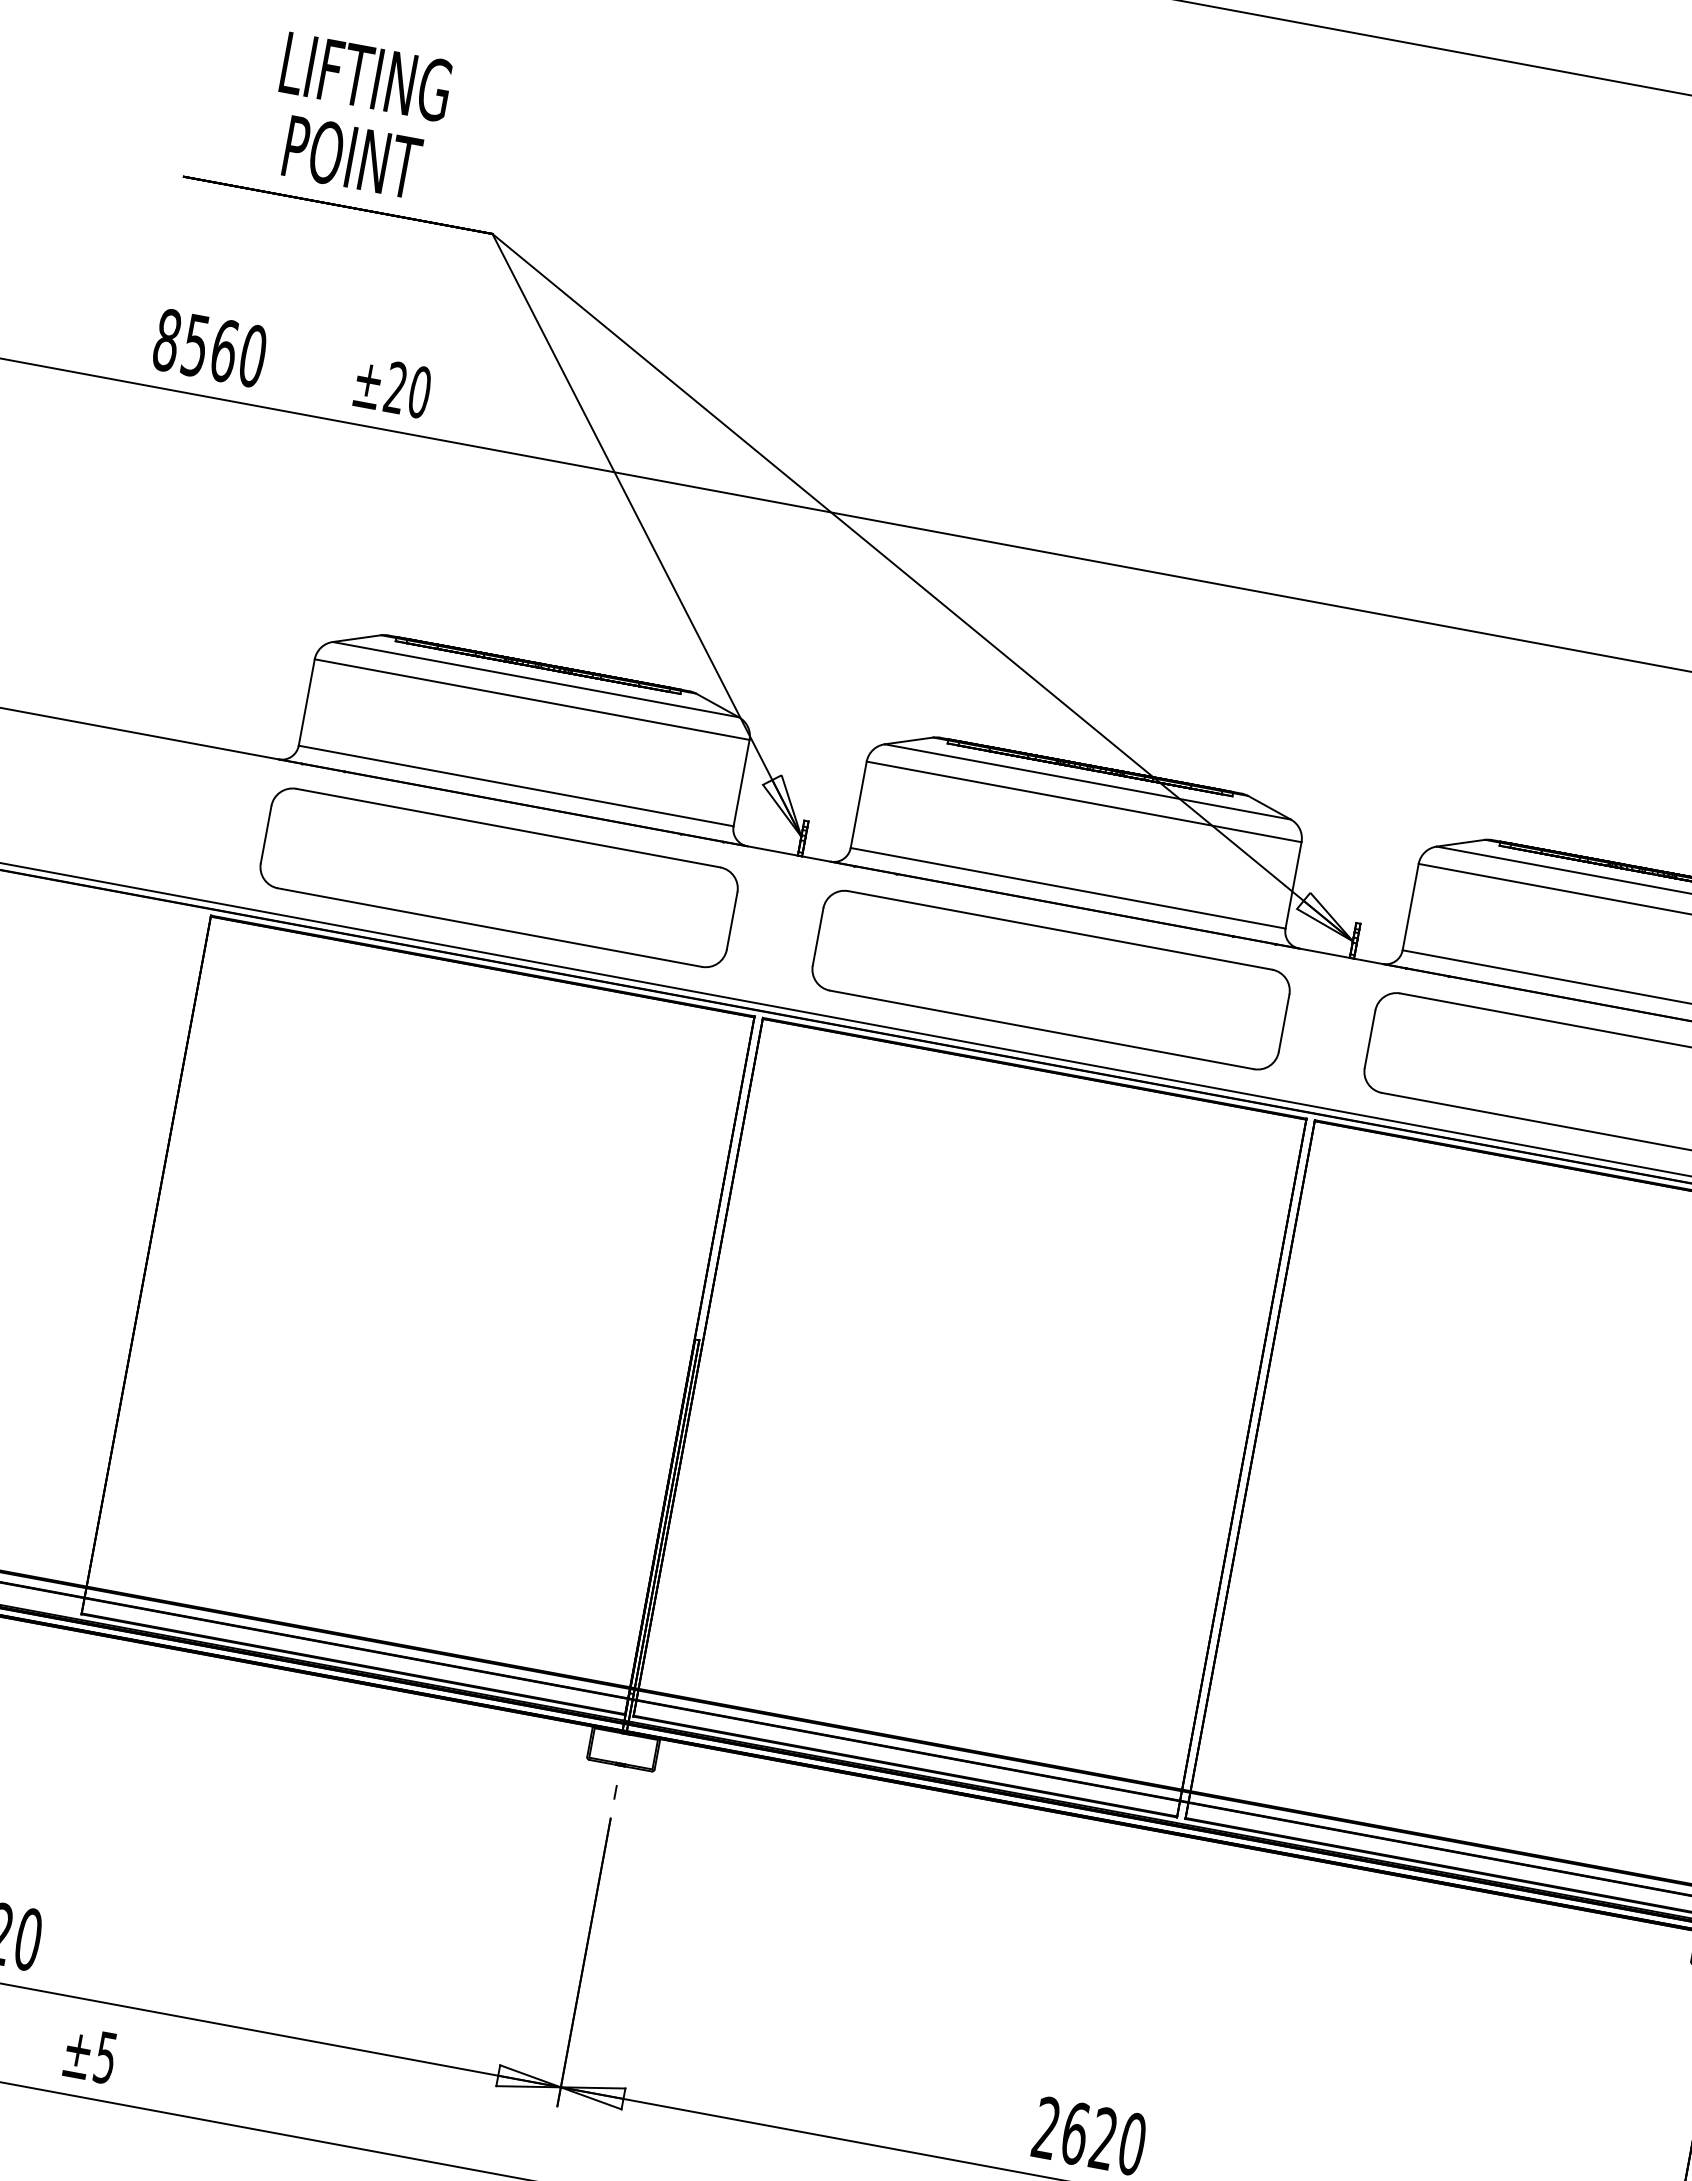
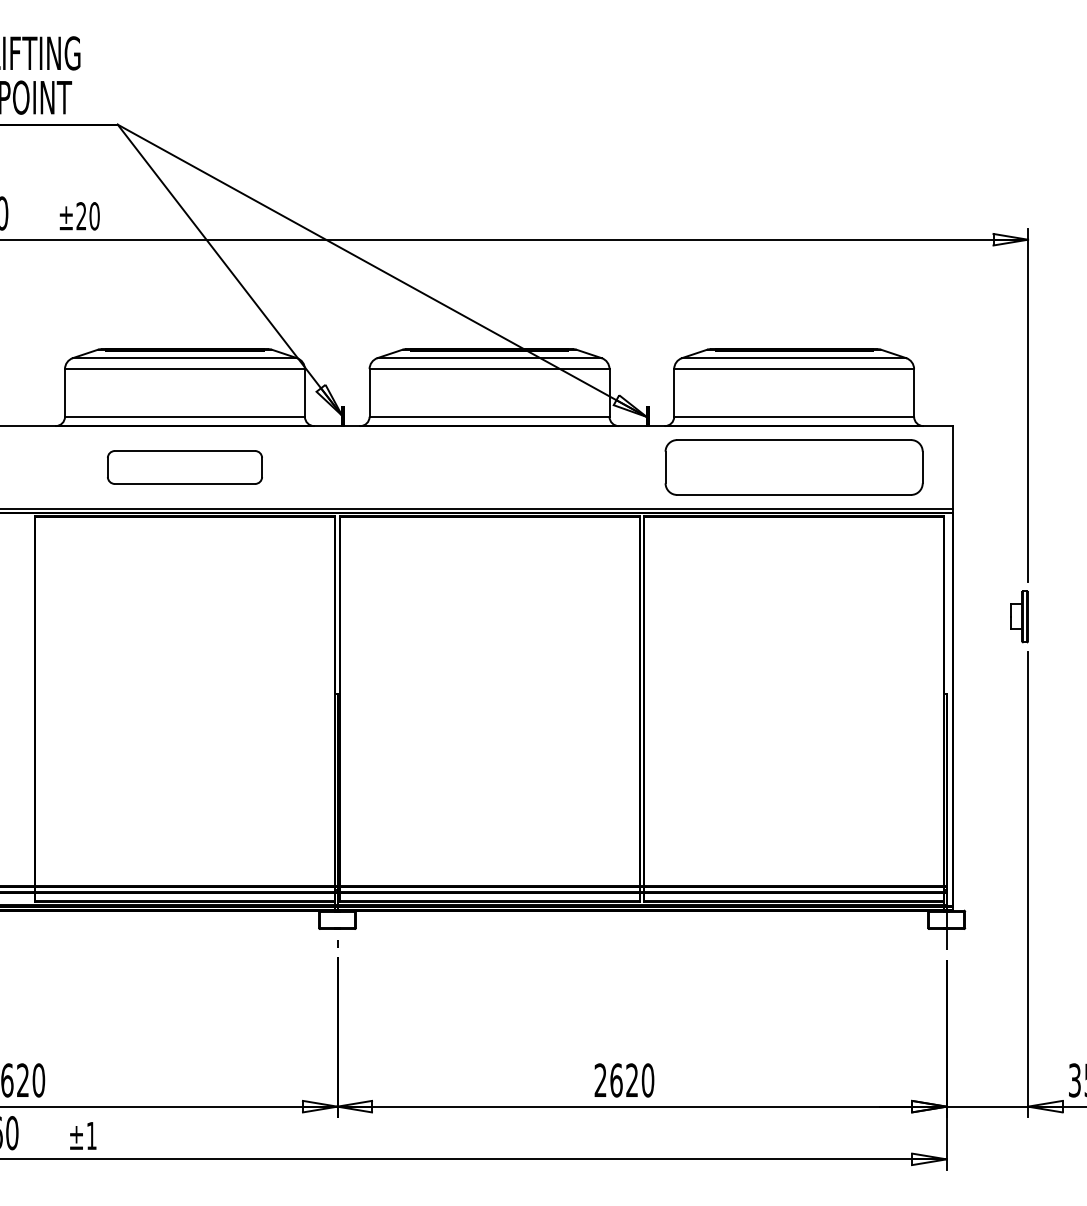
part: (498, 877) -> (184, 467), size x0.6
part: (1050, 980) -> (489, 467), removed
text: (105, 2058) -> (91, 1136), ±5 -> ±1

